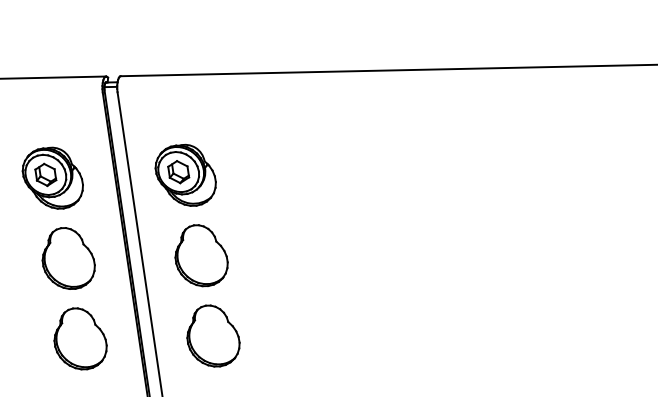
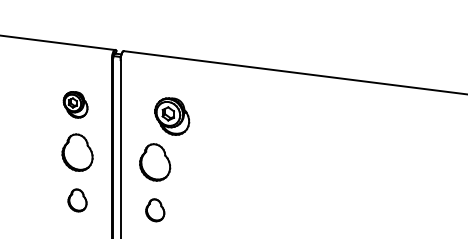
part: (186, 175) -> (172, 116), moved
part: (52, 177) -> (75, 104), size x0.7
part: (213, 336) -> (155, 210), size x0.6
part: (79, 339) -> (77, 200), size x0.6

